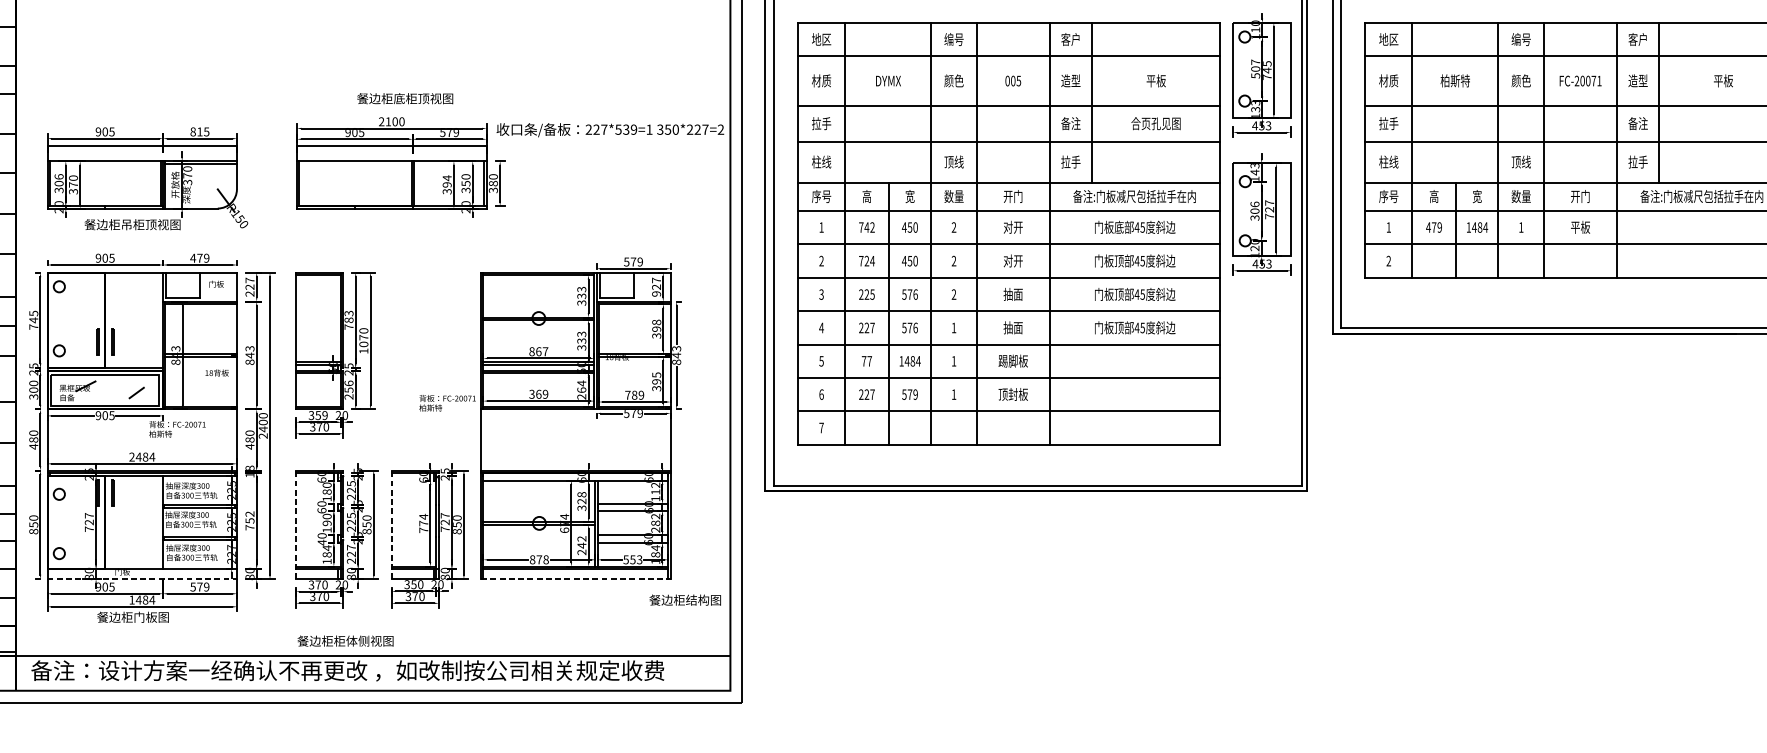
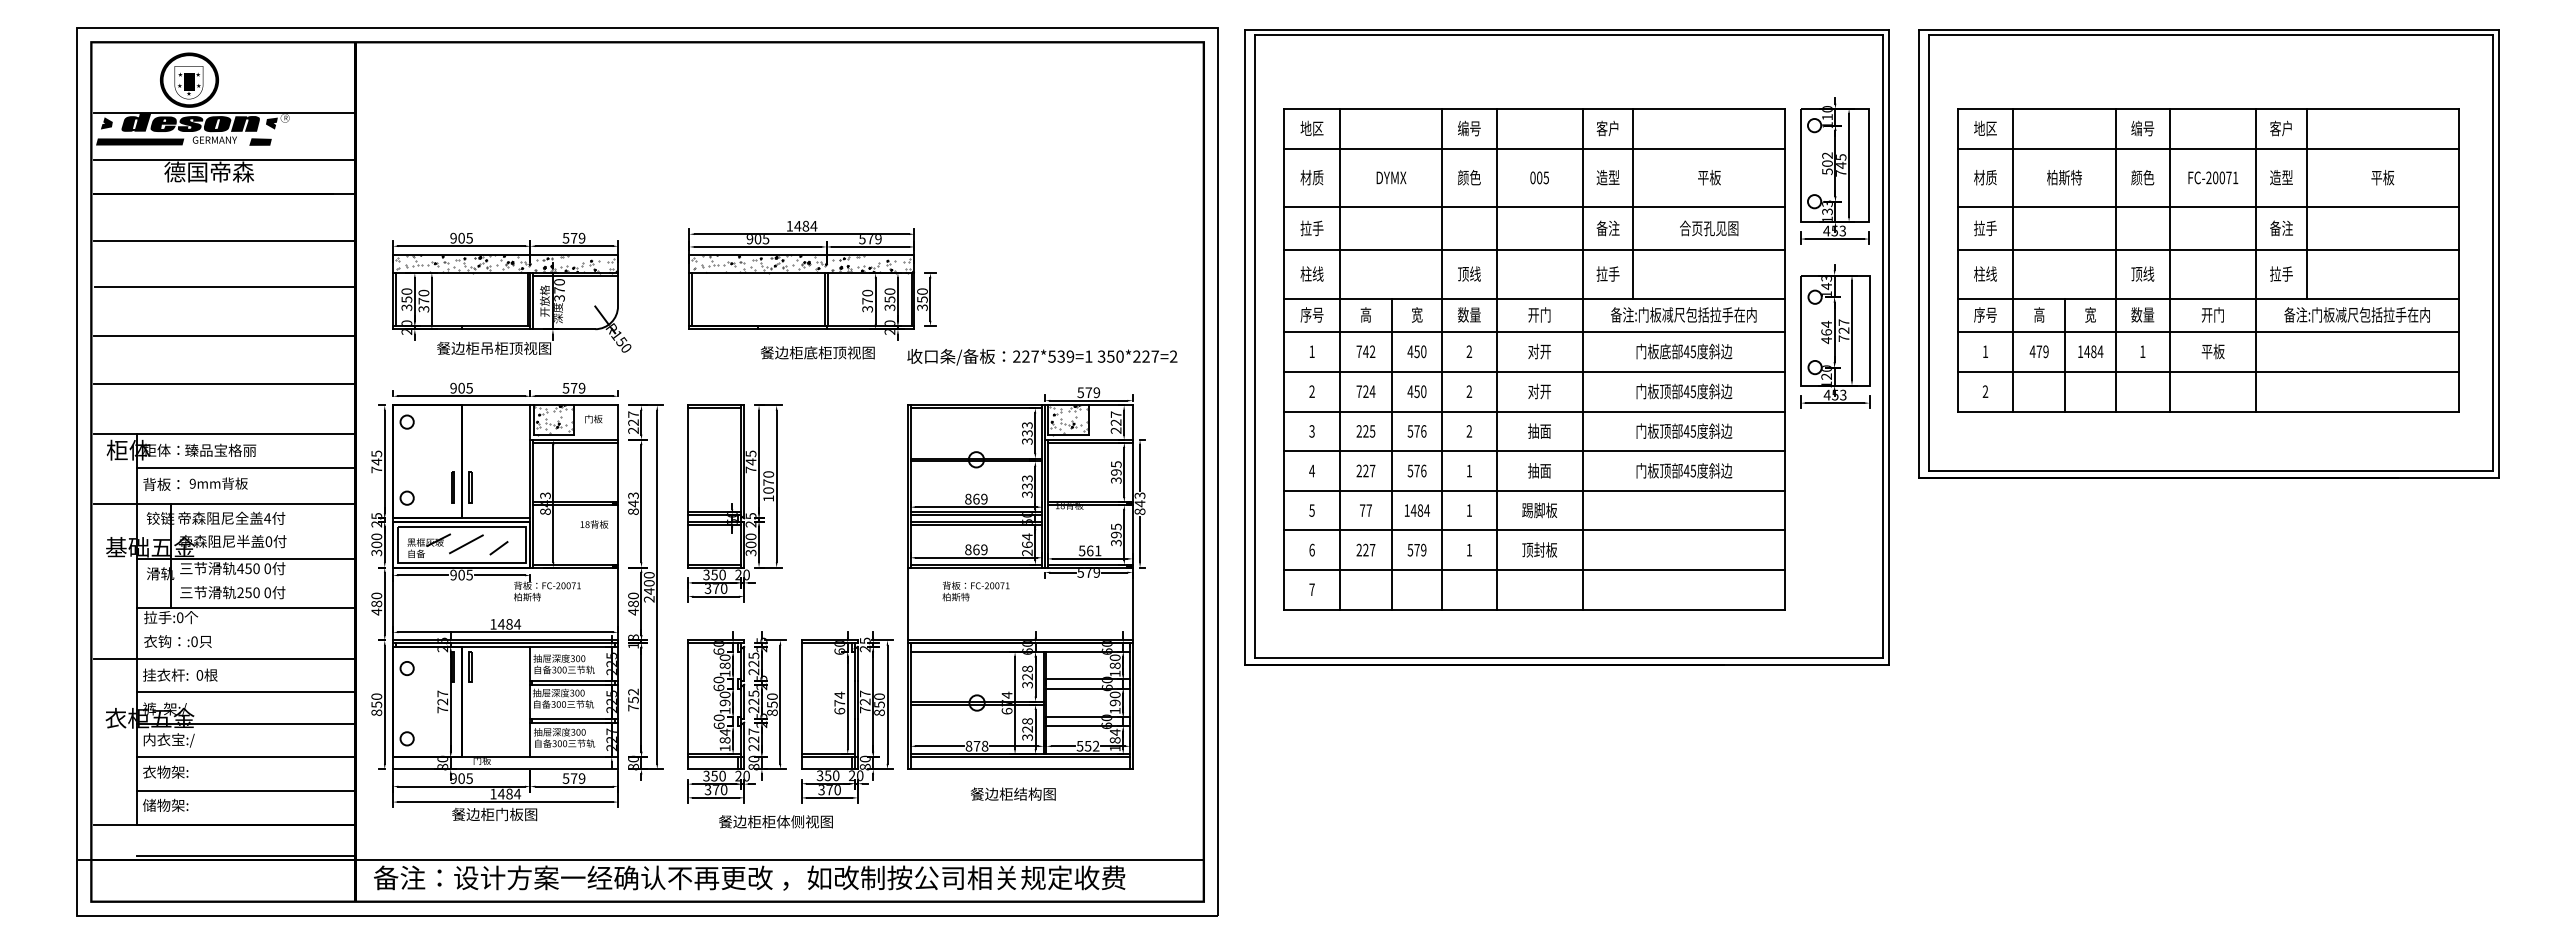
text: (1255, 62) -> (1827, 155), 507 -> 502
text: (404, 98) -> (817, 352), moved
text: (391, 121) -> (801, 225), 2100 -> 1484
text: (610, 130) -> (1042, 357), moved
text: (199, 131) -> (573, 237), 815 -> 579
hatch: (143, 153) -> (506, 263), added
hatch: (393, 153) -> (803, 263), added
text: (58, 180) -> (406, 295), 306 -> 350
text: (447, 180) -> (867, 296), 394 -> 370
text: (493, 183) -> (922, 299), 380 -> 350
text: (1254, 211) -> (1826, 332), 306 -> 464
text: (192, 258) -> (565, 388), 479 -> 579
hatch: (182, 284) -> (553, 419), added
hatch: (616, 284) -> (1068, 419), added
text: (656, 293) -> (1116, 430), 927 -> 227
text: (348, 316) -> (750, 457), 783 -> 745
text: (656, 322) -> (1116, 464), 398 -> 395
text: (545, 351) -> (984, 498), 867 -> 869
line: (109, 389) -> (466, 544), added
text: (348, 389) -> (750, 544), 256 -> 300
text: (532, 394) -> (968, 549), 369 -> 869
text: (634, 394) -> (1090, 550), 789 -> 561
text: (447, 403) -> (975, 591), moved
text: (324, 415) -> (722, 574), 359 -> 350
text: (132, 457) -> (493, 624), 2484 -> 1484
text: (655, 488) -> (1114, 661), 112 -> 180
text: (655, 522) -> (1114, 702), 282 -> 190
line: (296, 524) -> (688, 704), dashed -> solid
line: (391, 524) -> (801, 704), dashed -> solid
text: (423, 529) -> (839, 710), 774 -> 674
text: (321, 542) -> (718, 725), 40 -> 60
text: (581, 545) -> (1027, 729), 242 -> 328
text: (639, 560) -> (1095, 746), 553 -> 552
line: (143, 579) -> (506, 769), dashed -> solid
line: (575, 579) -> (1020, 769), dashed -> solid
text: (318, 585) -> (714, 776), 370 -> 350
text: (684, 599) -> (1012, 793), moved
text: (345, 640) -> (775, 821), moved

